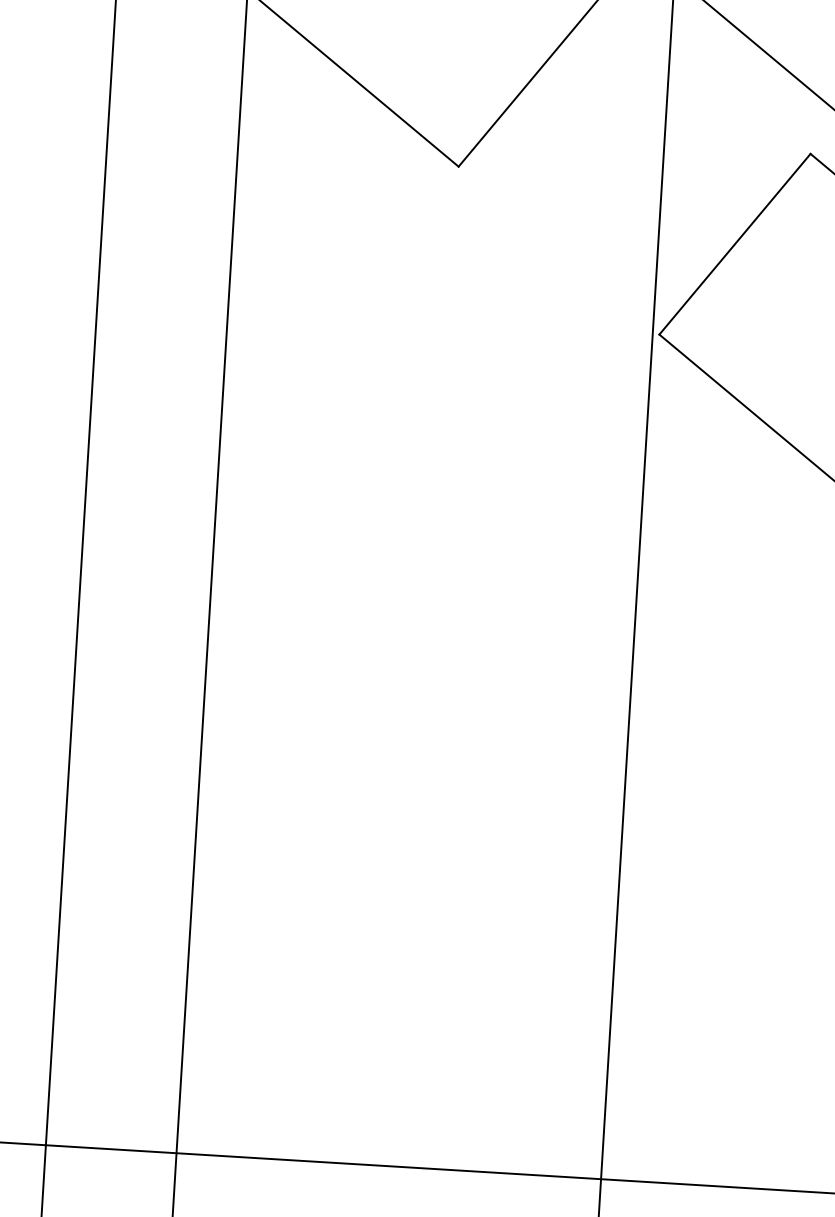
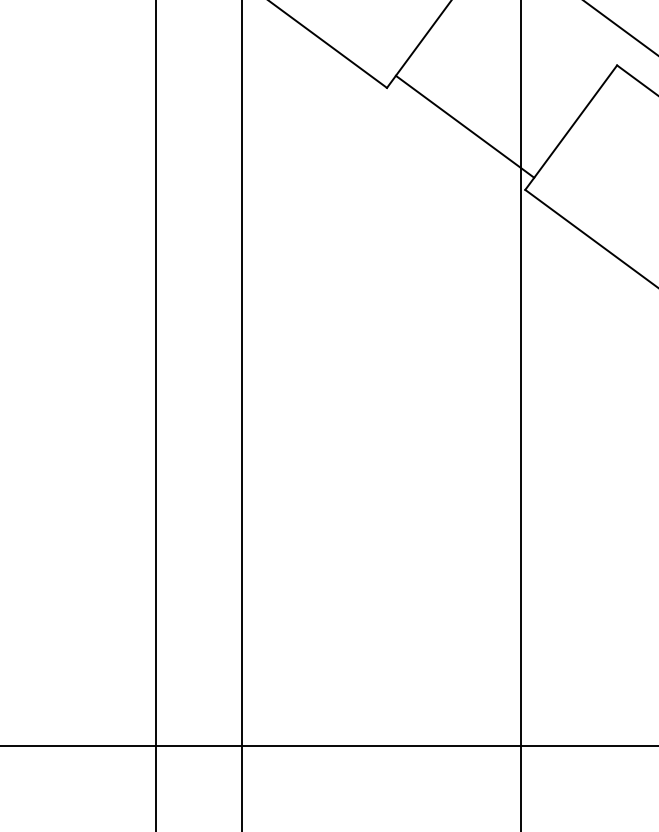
line: (572, 232) -> (464, 126), added

